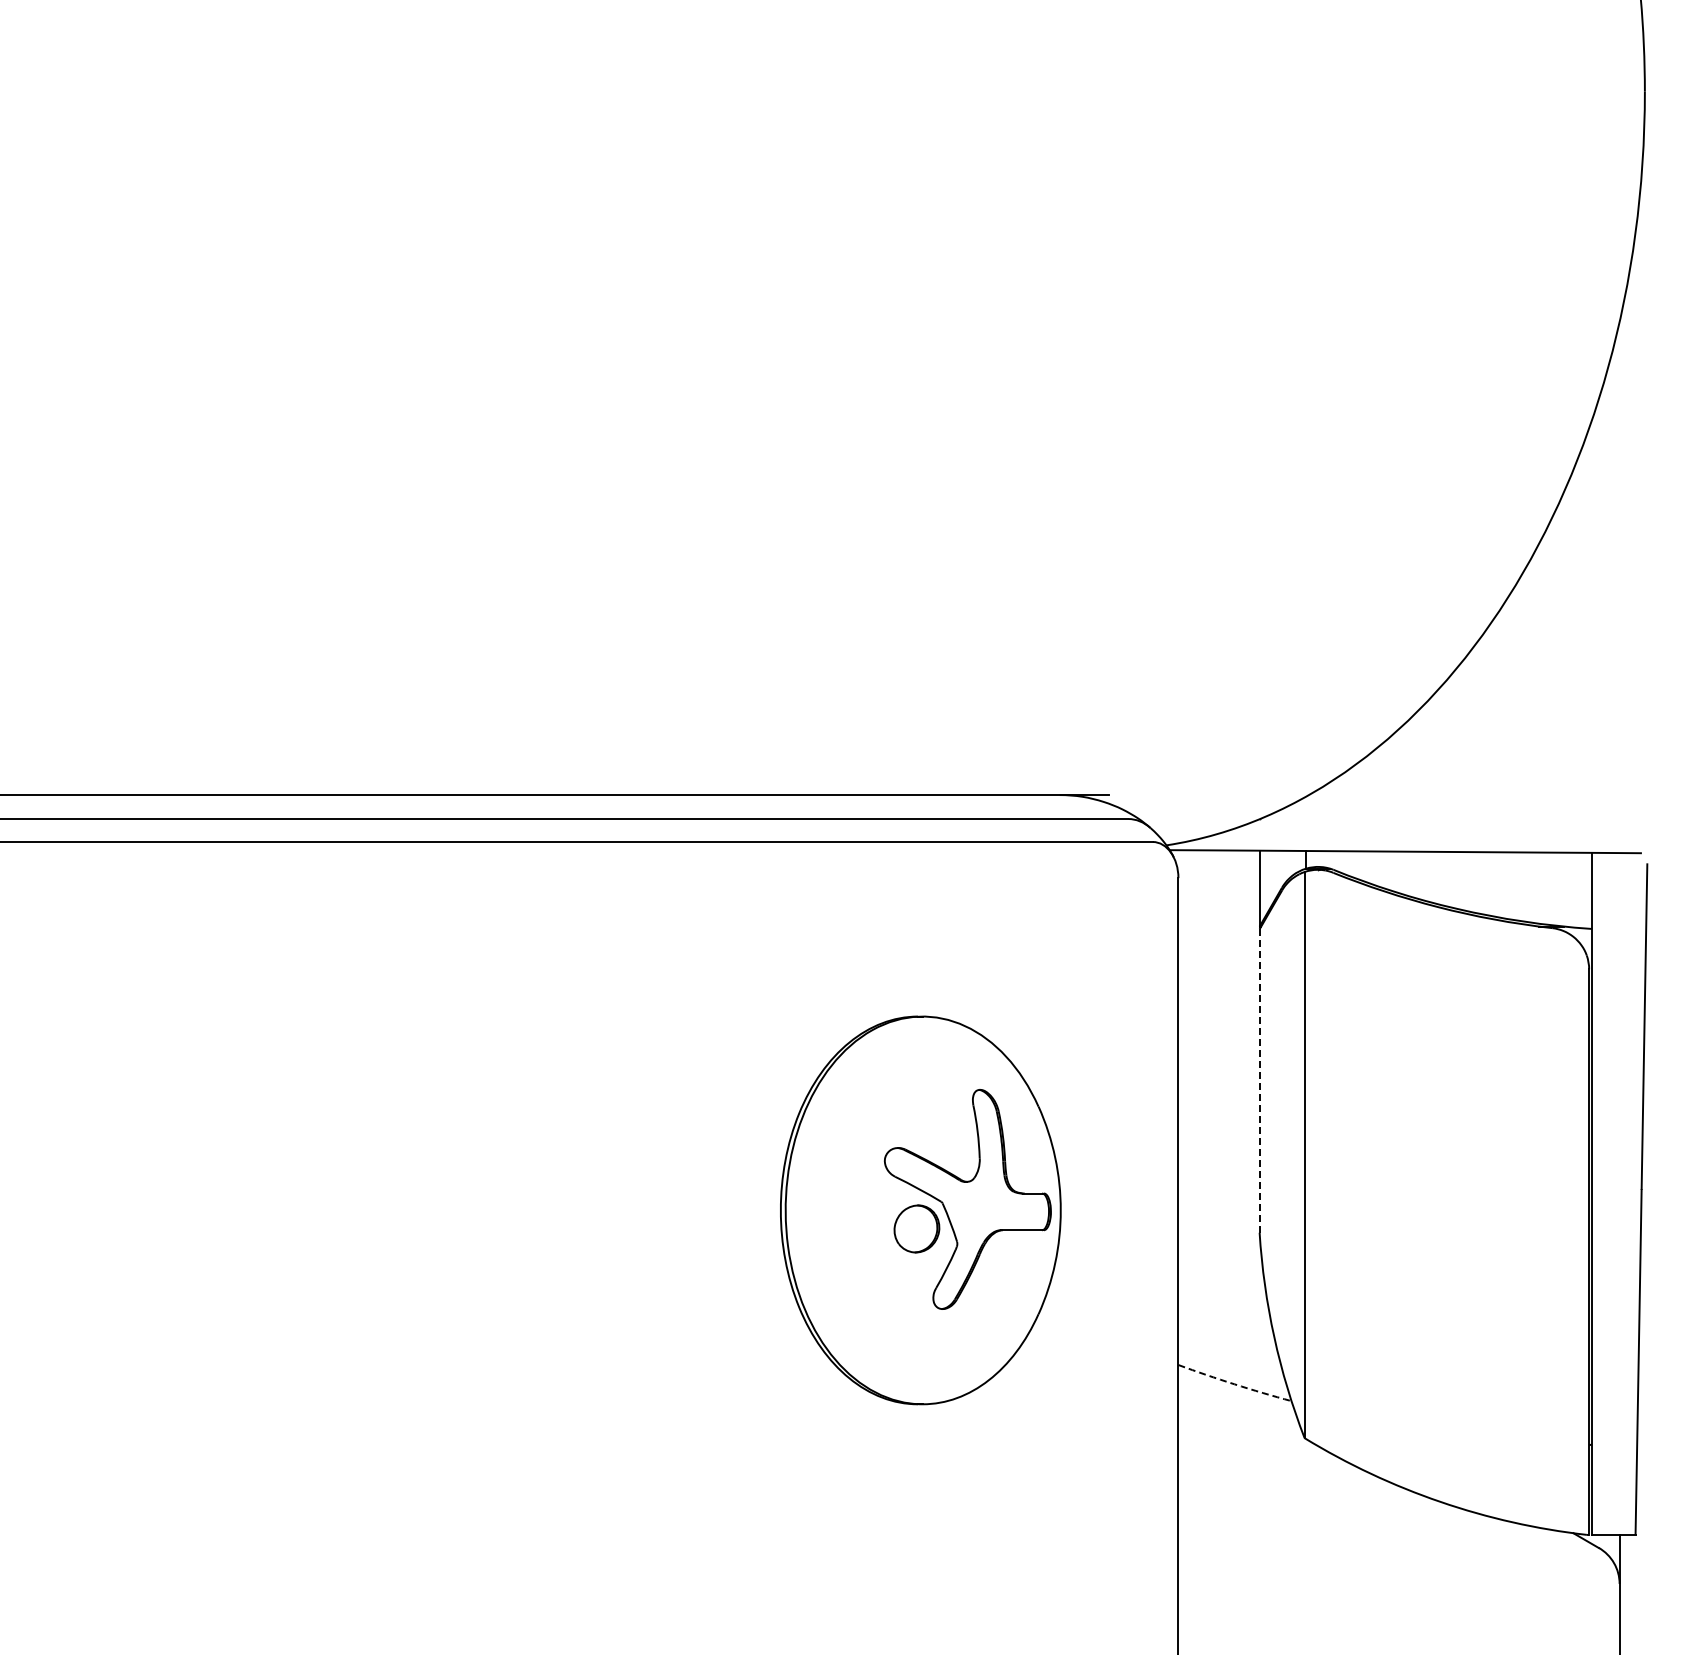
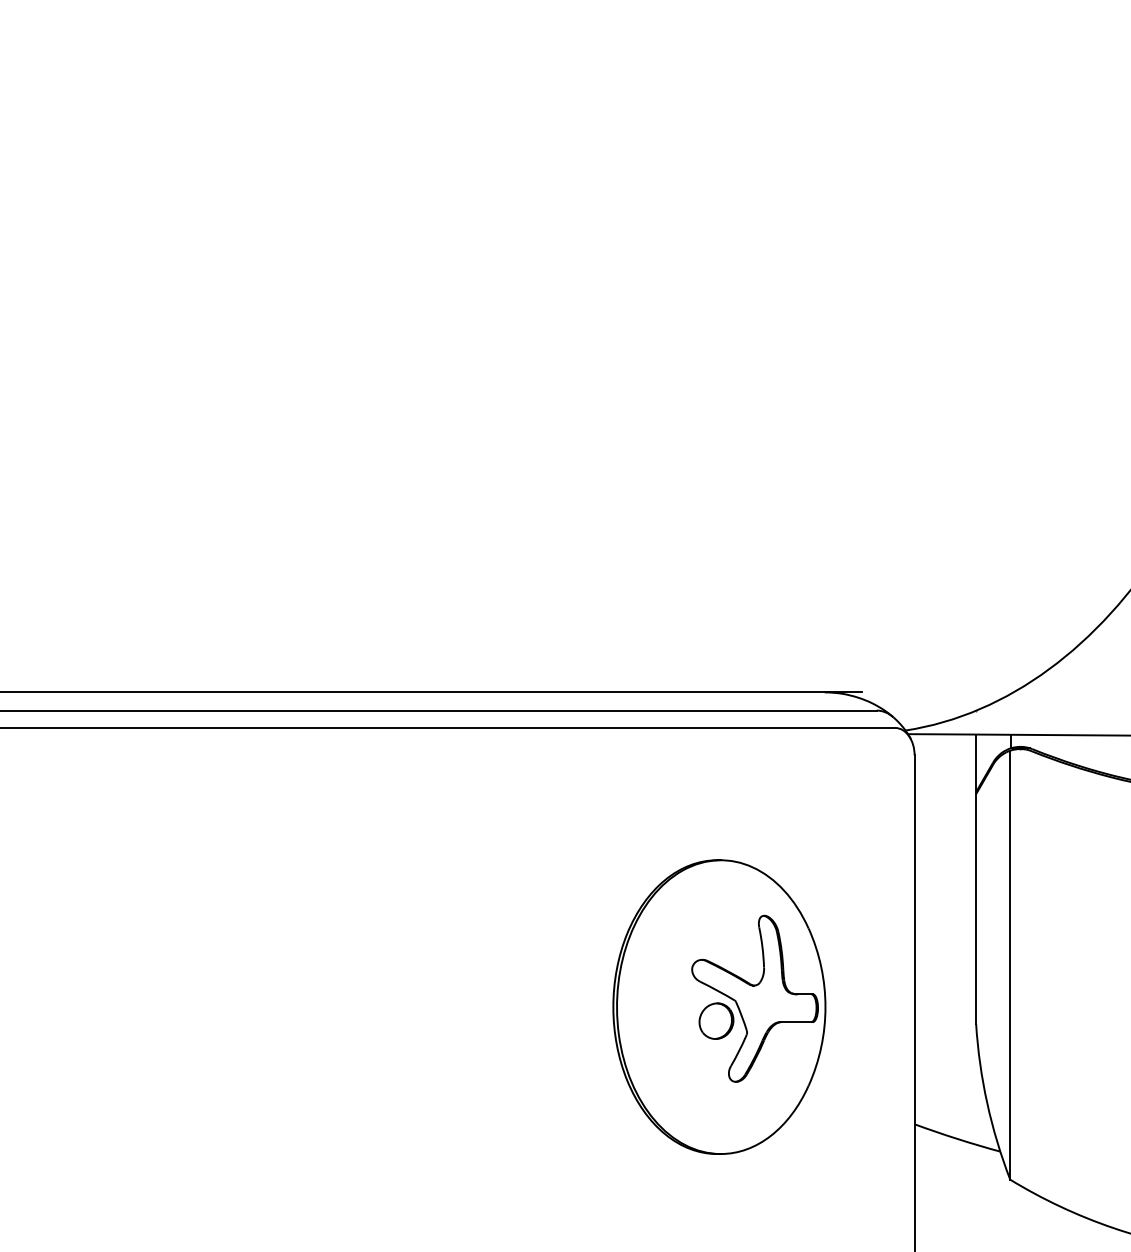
line: (1259, 1081) -> (976, 909), dashed -> solid
arc: (1234, 1384) -> (957, 1139), dashed -> solid

